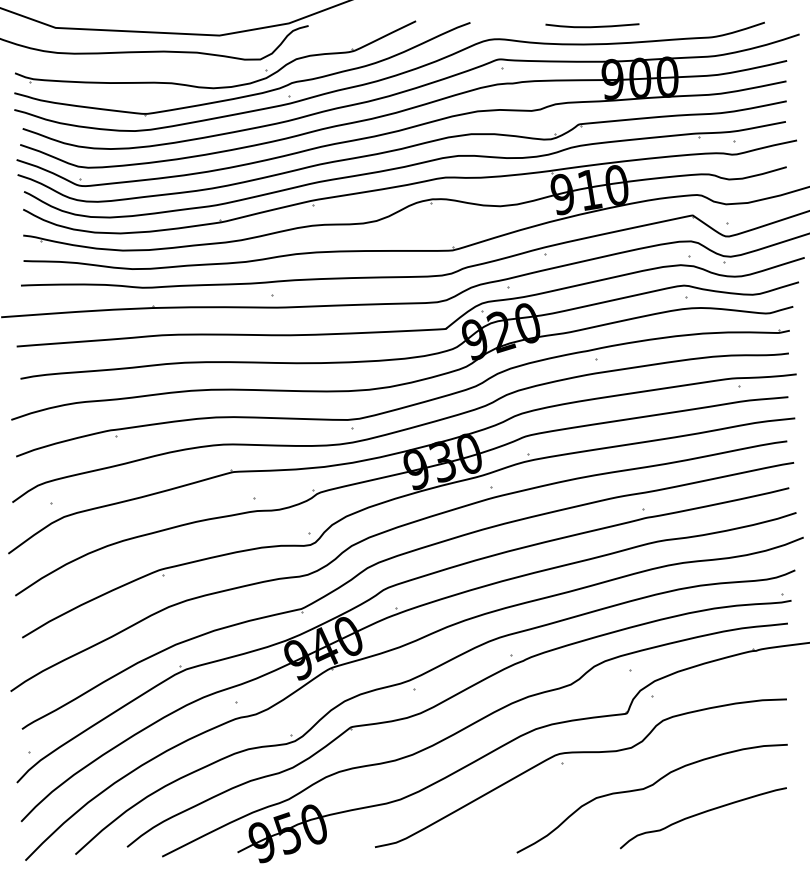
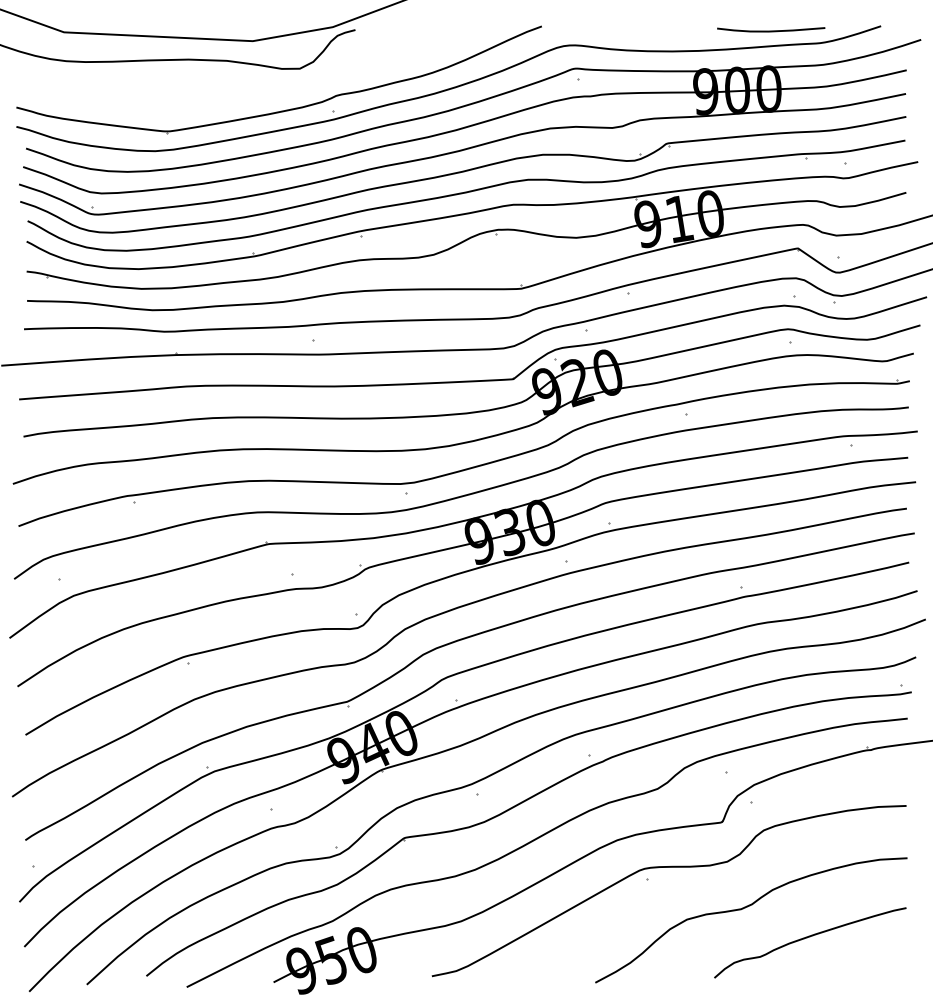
curve: (592, 26) -> (771, 30), moved
part: (220, 86) -> (253, 99), removed

